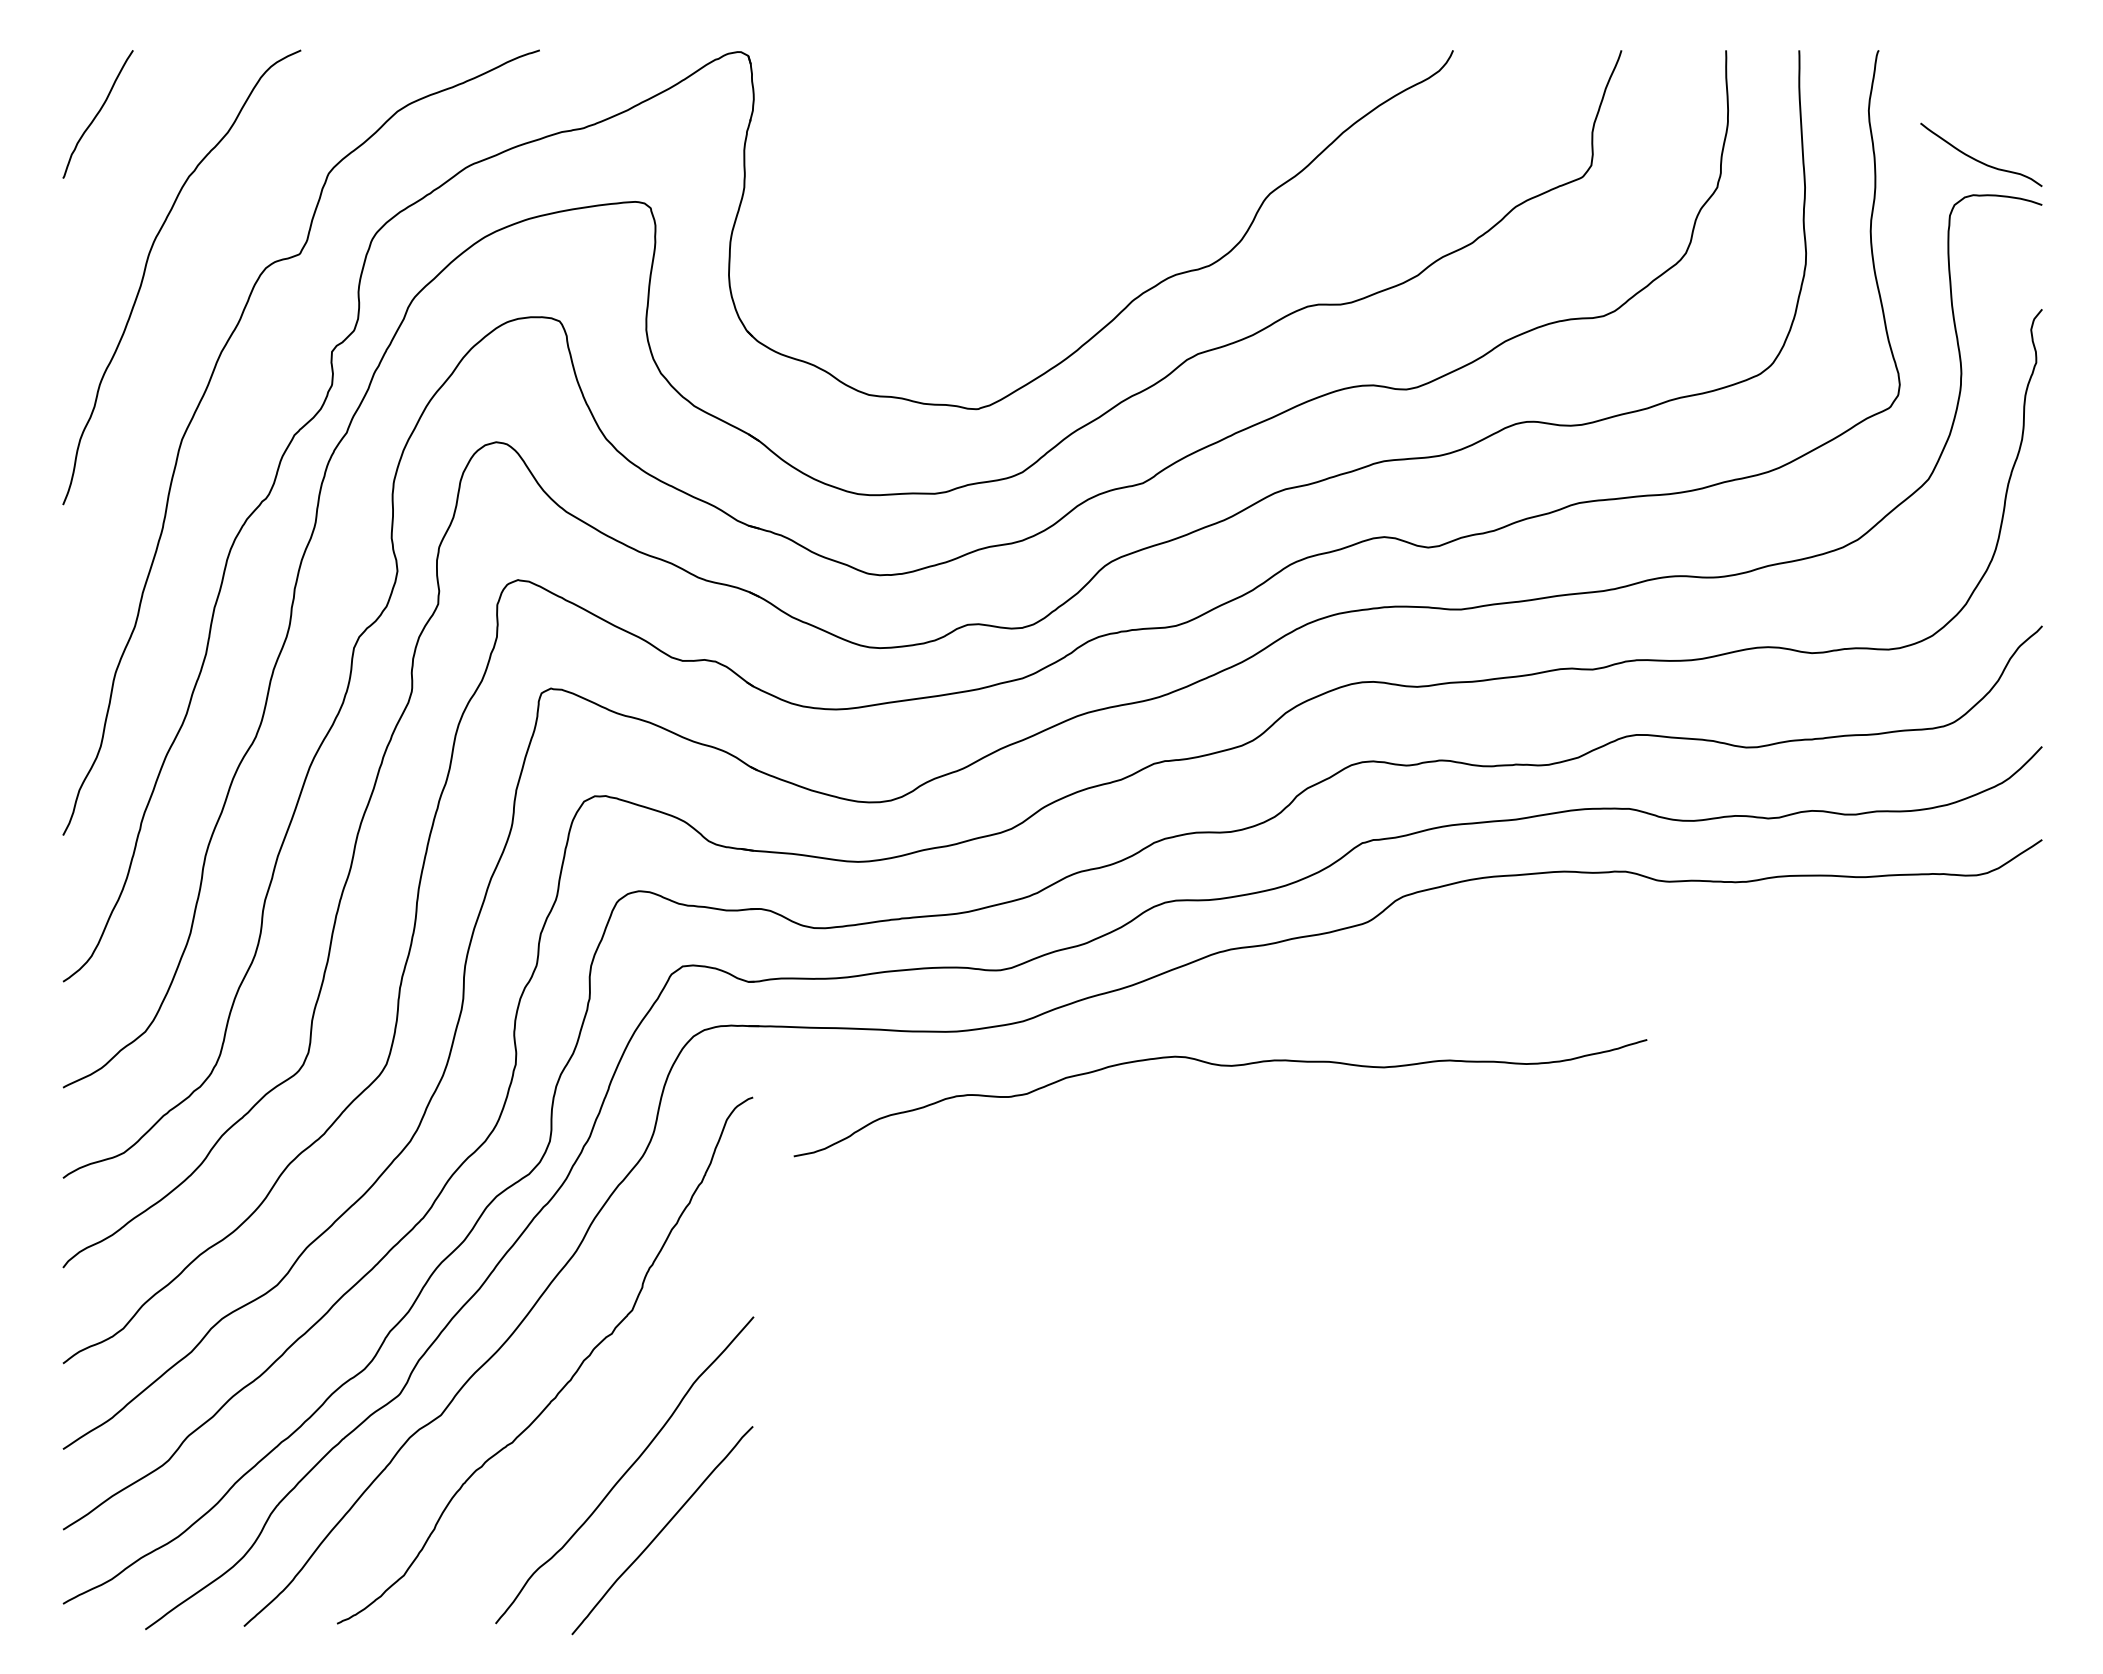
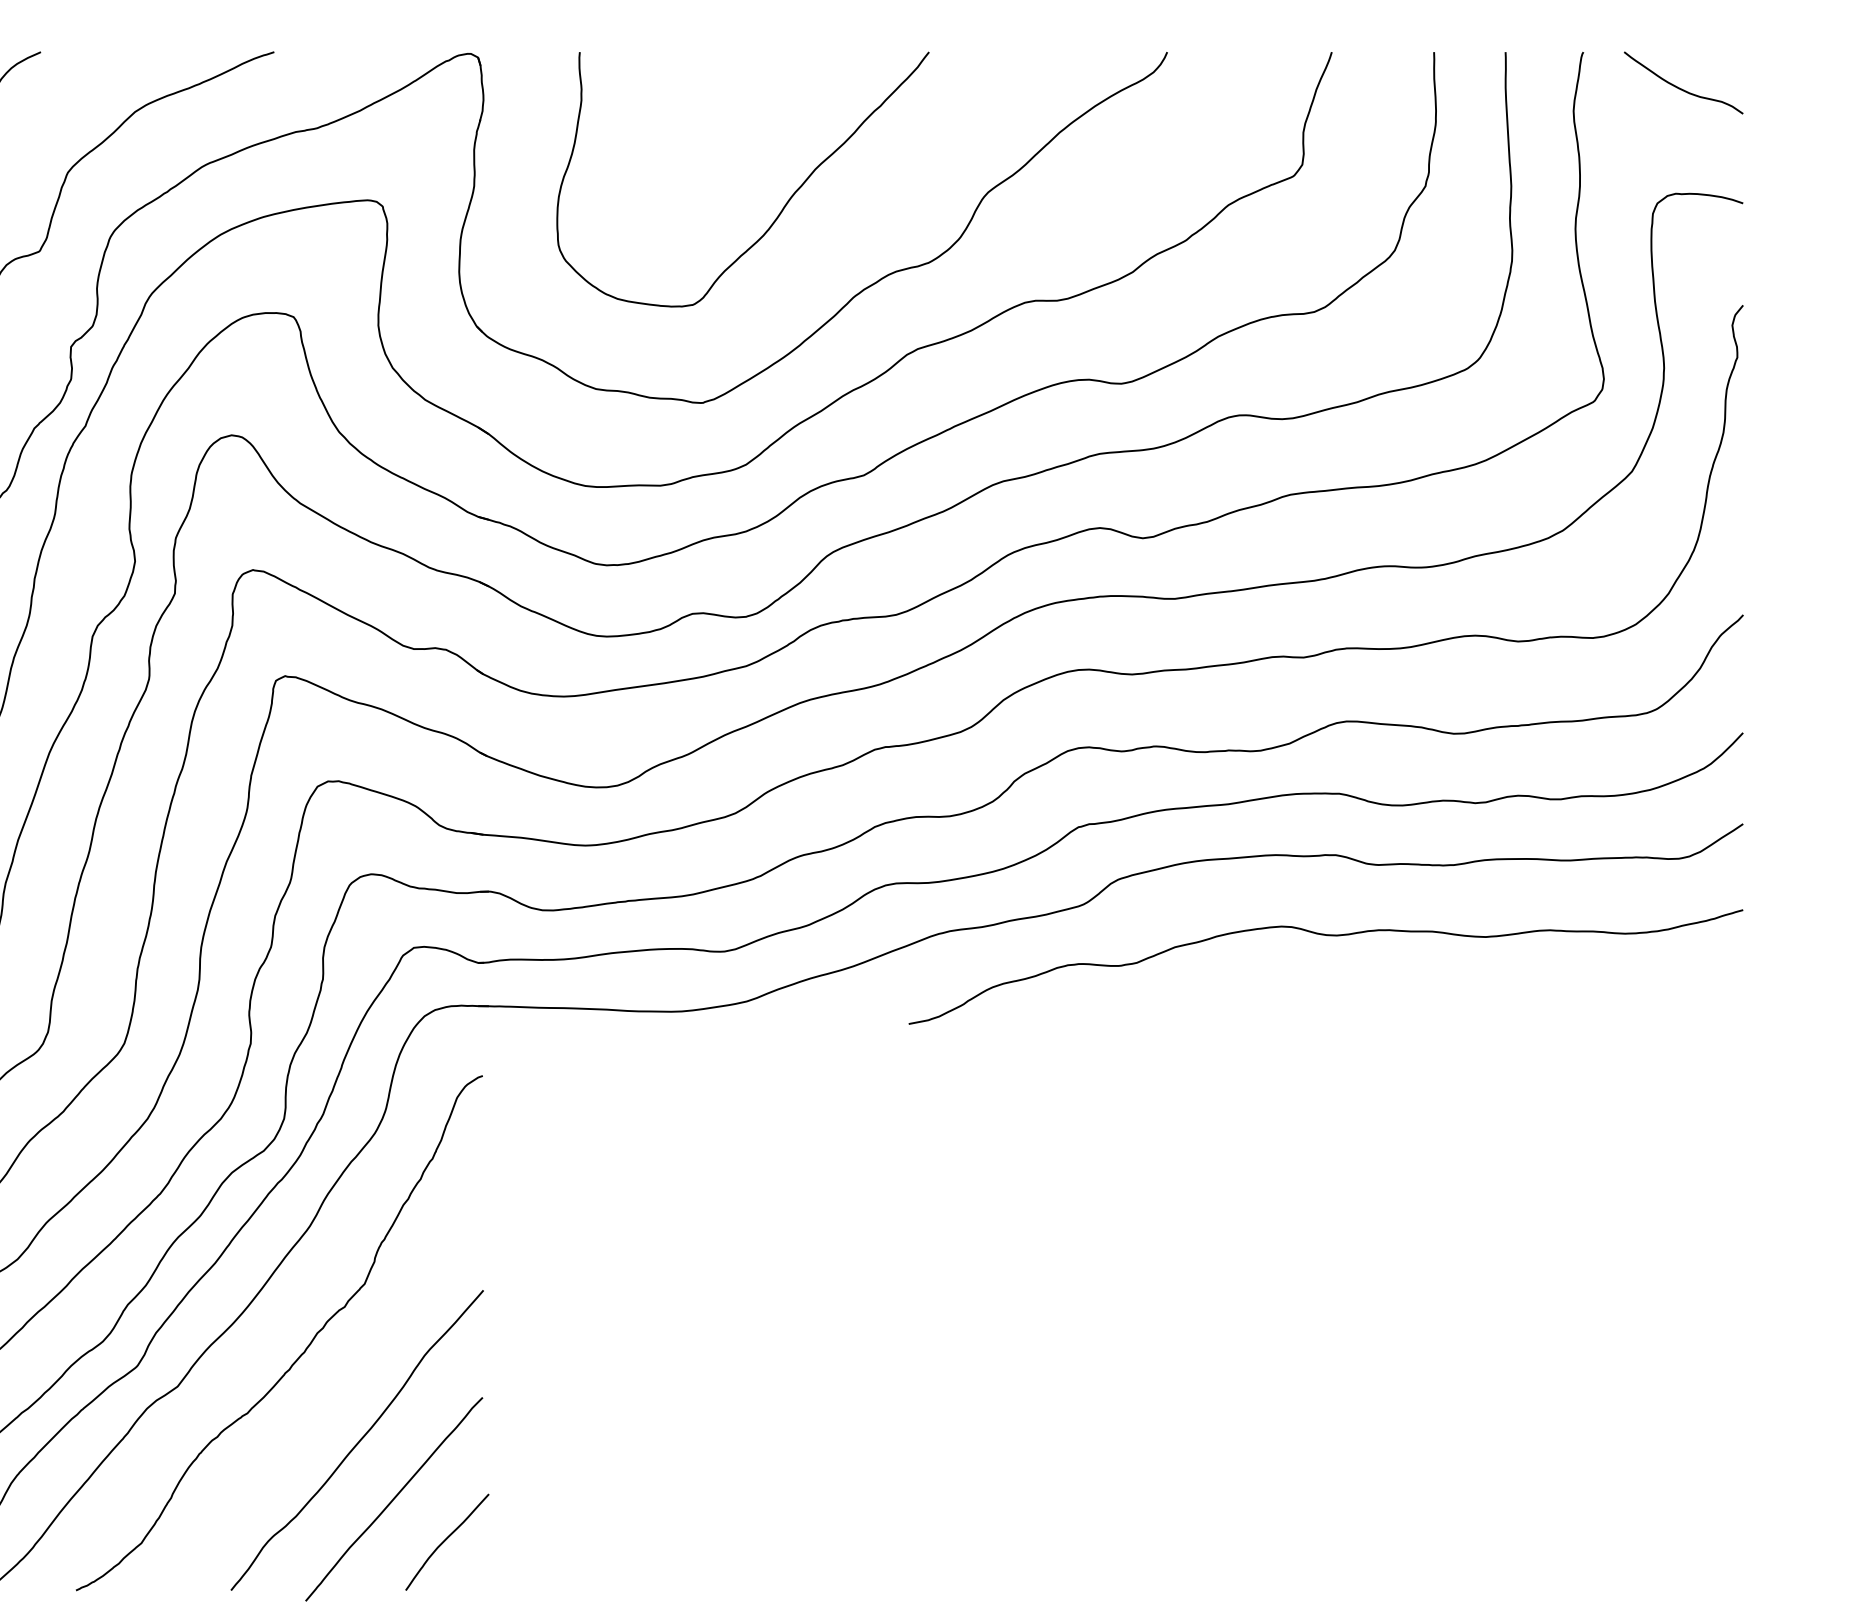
curve: (1979, 160) -> (1681, 88), moved
curve: (1060, 208) -> (783, 206), added
curve: (1220, 1066) -> (1325, 936), moved
curve: (715, 1572) -> (446, 1540), added

